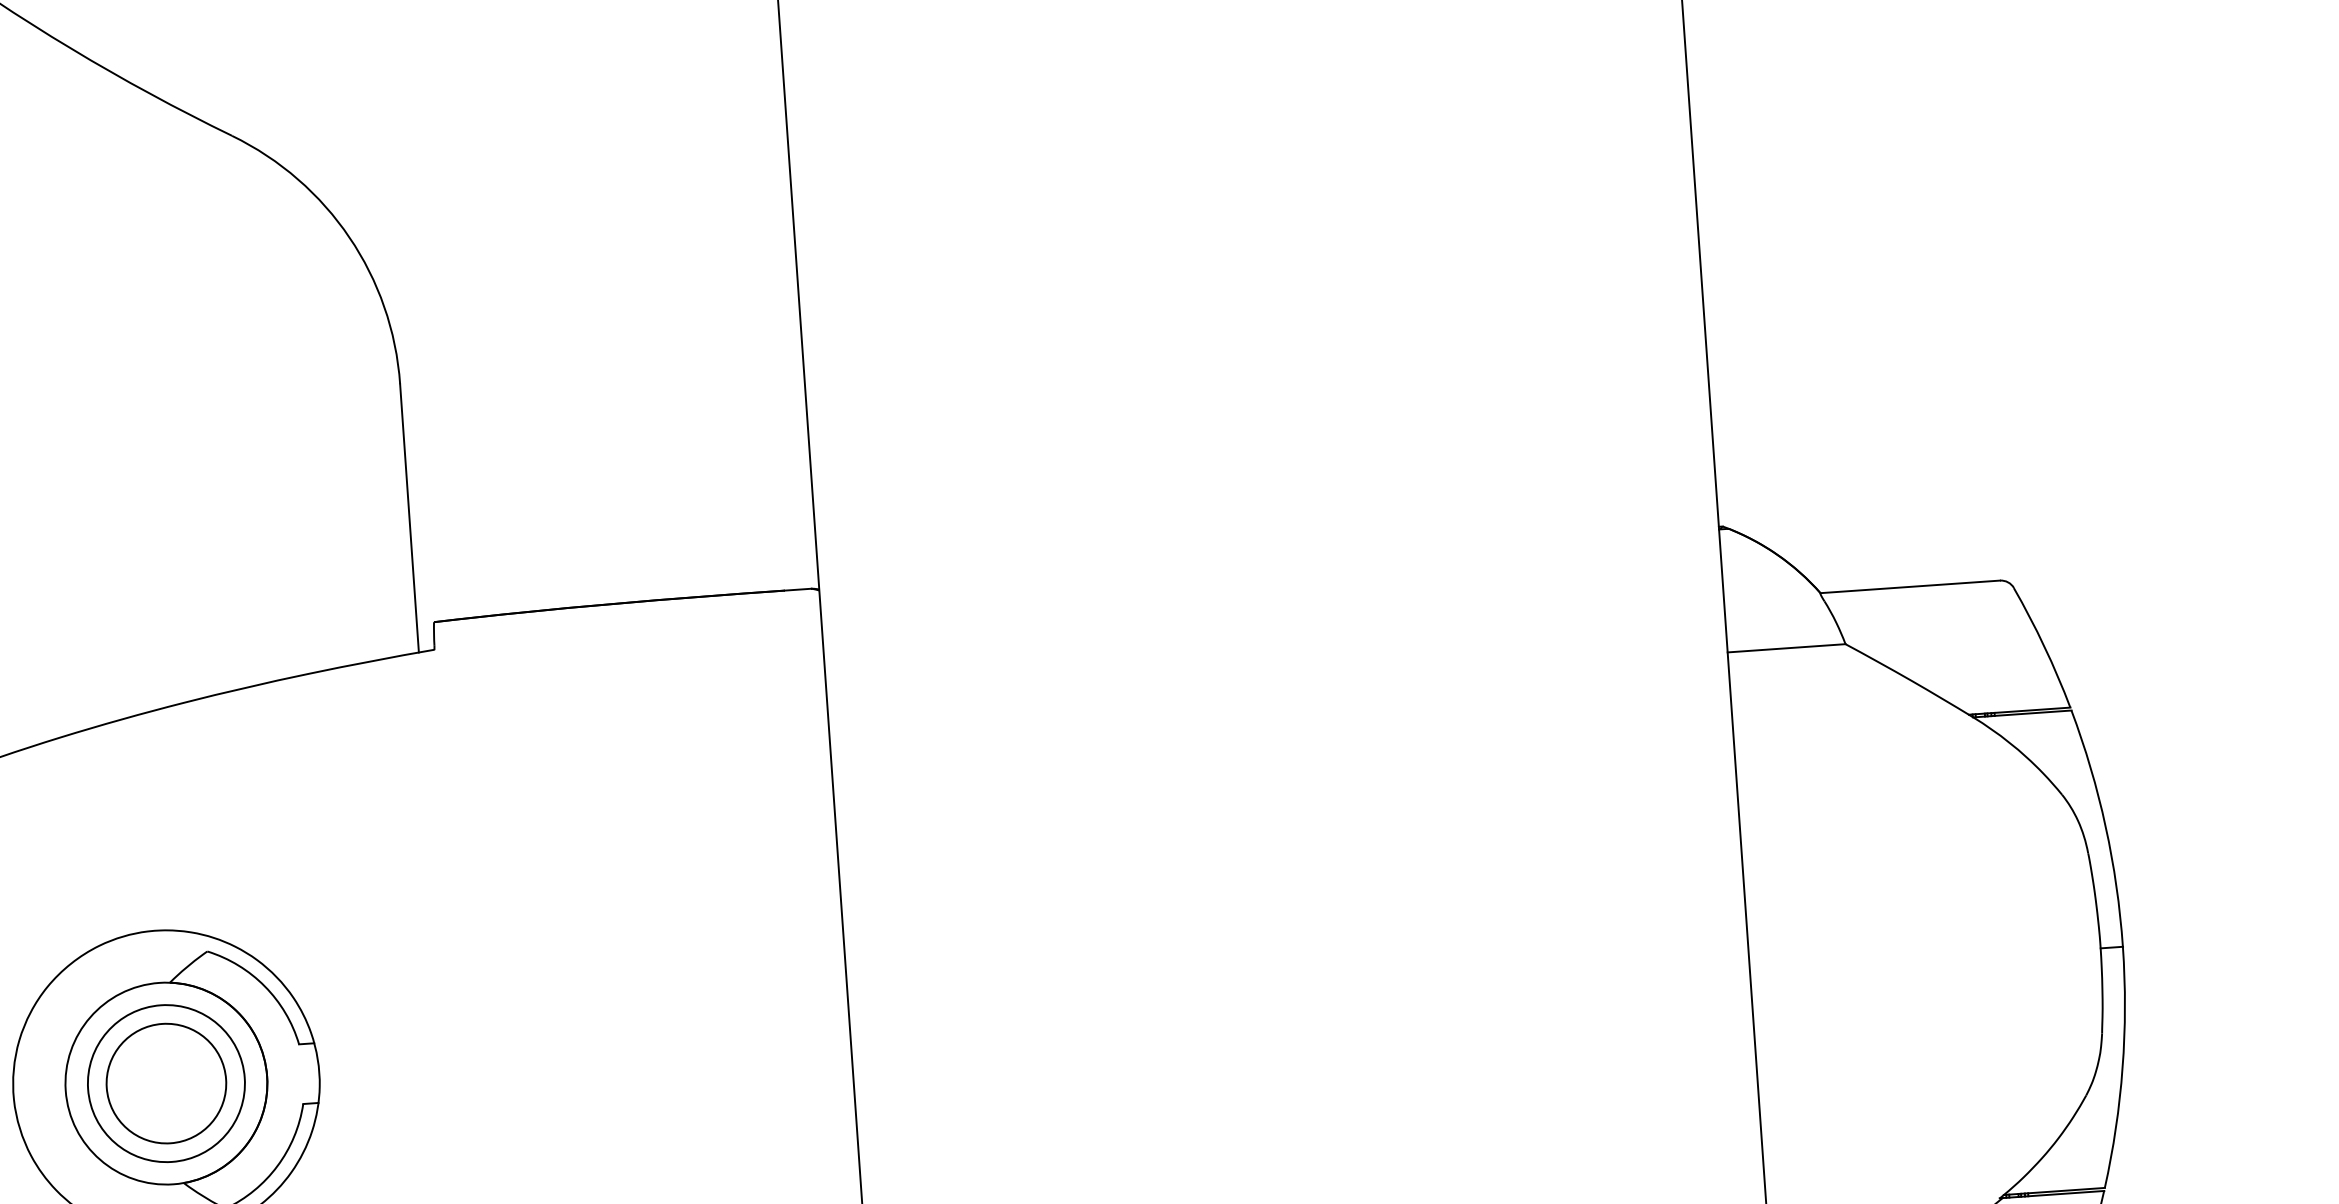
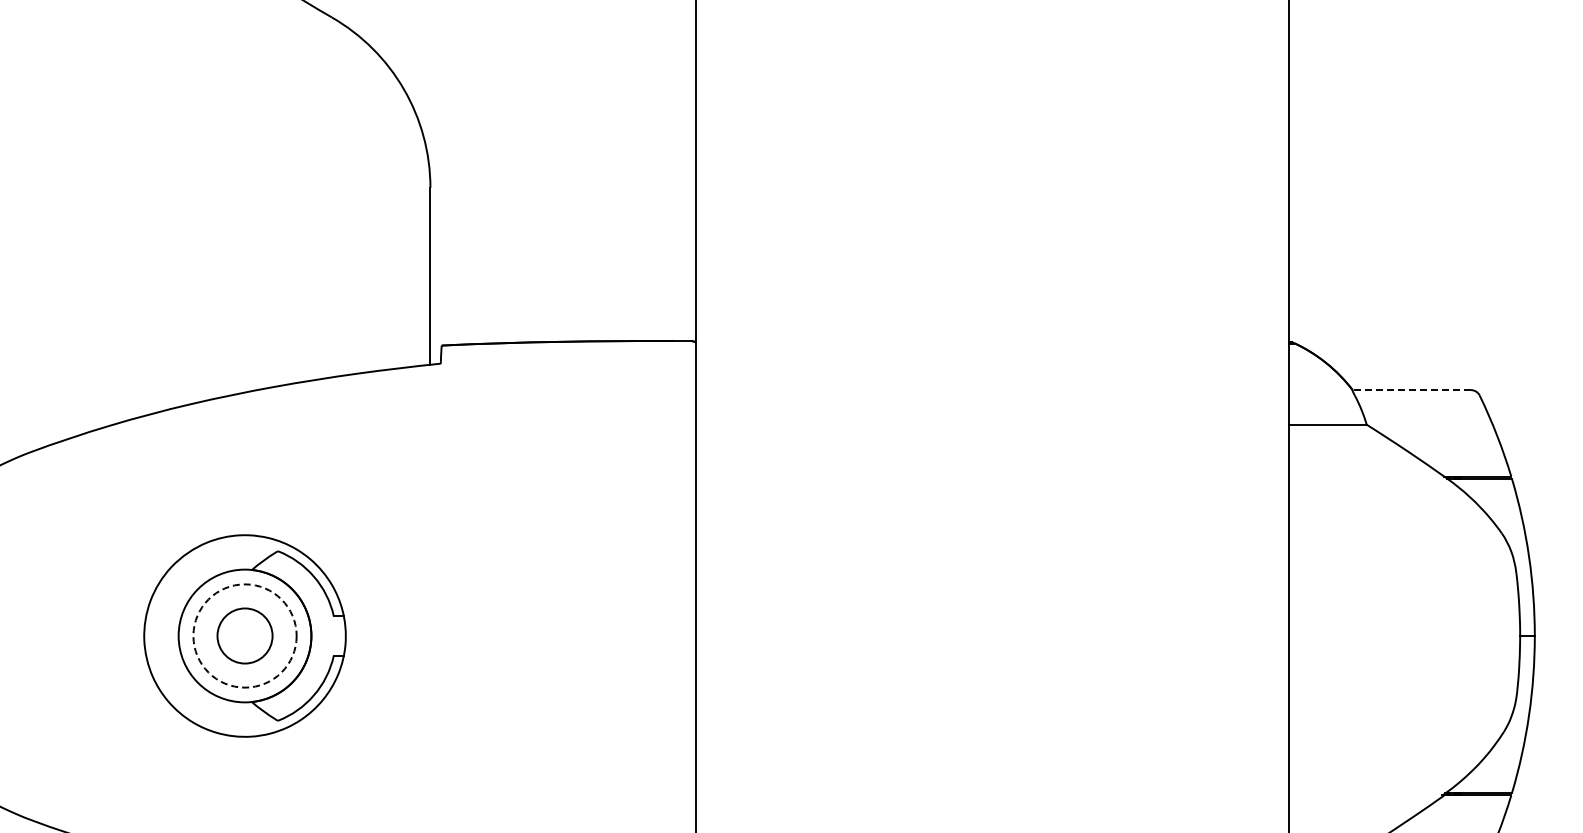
line: (1909, 587) -> (1411, 390), solid -> dashed
circle: (165, 1082) -> (244, 635), size x0.7
circle: (165, 1082) -> (244, 635), solid -> dashed

